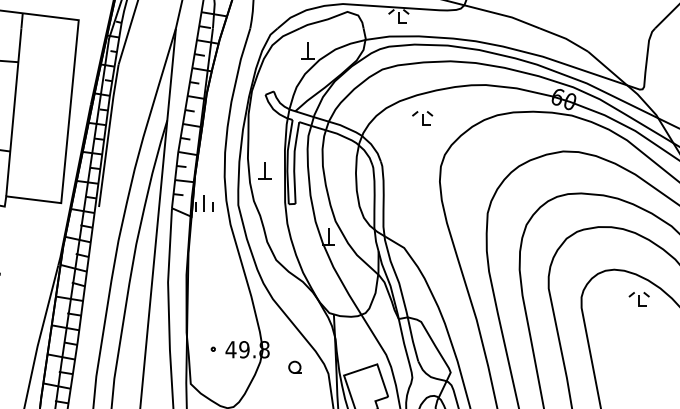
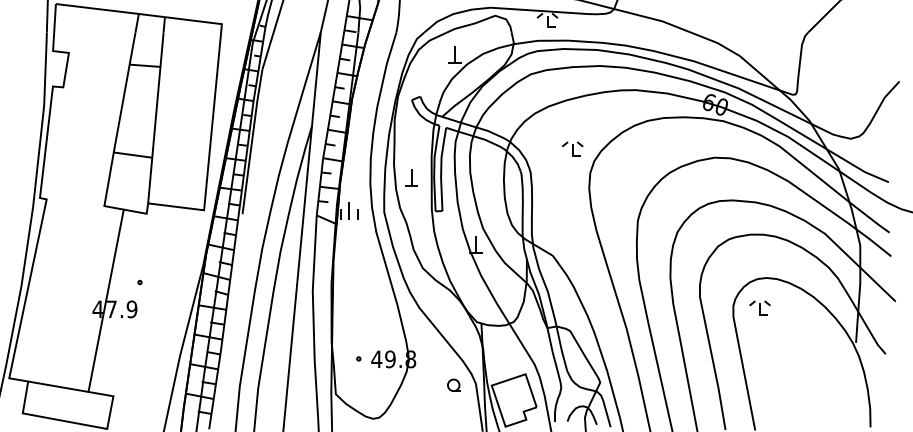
part: (422, 117) -> (572, 148), moved
part: (638, 298) -> (759, 307), moved
part: (294, 366) -> (453, 384), moved

